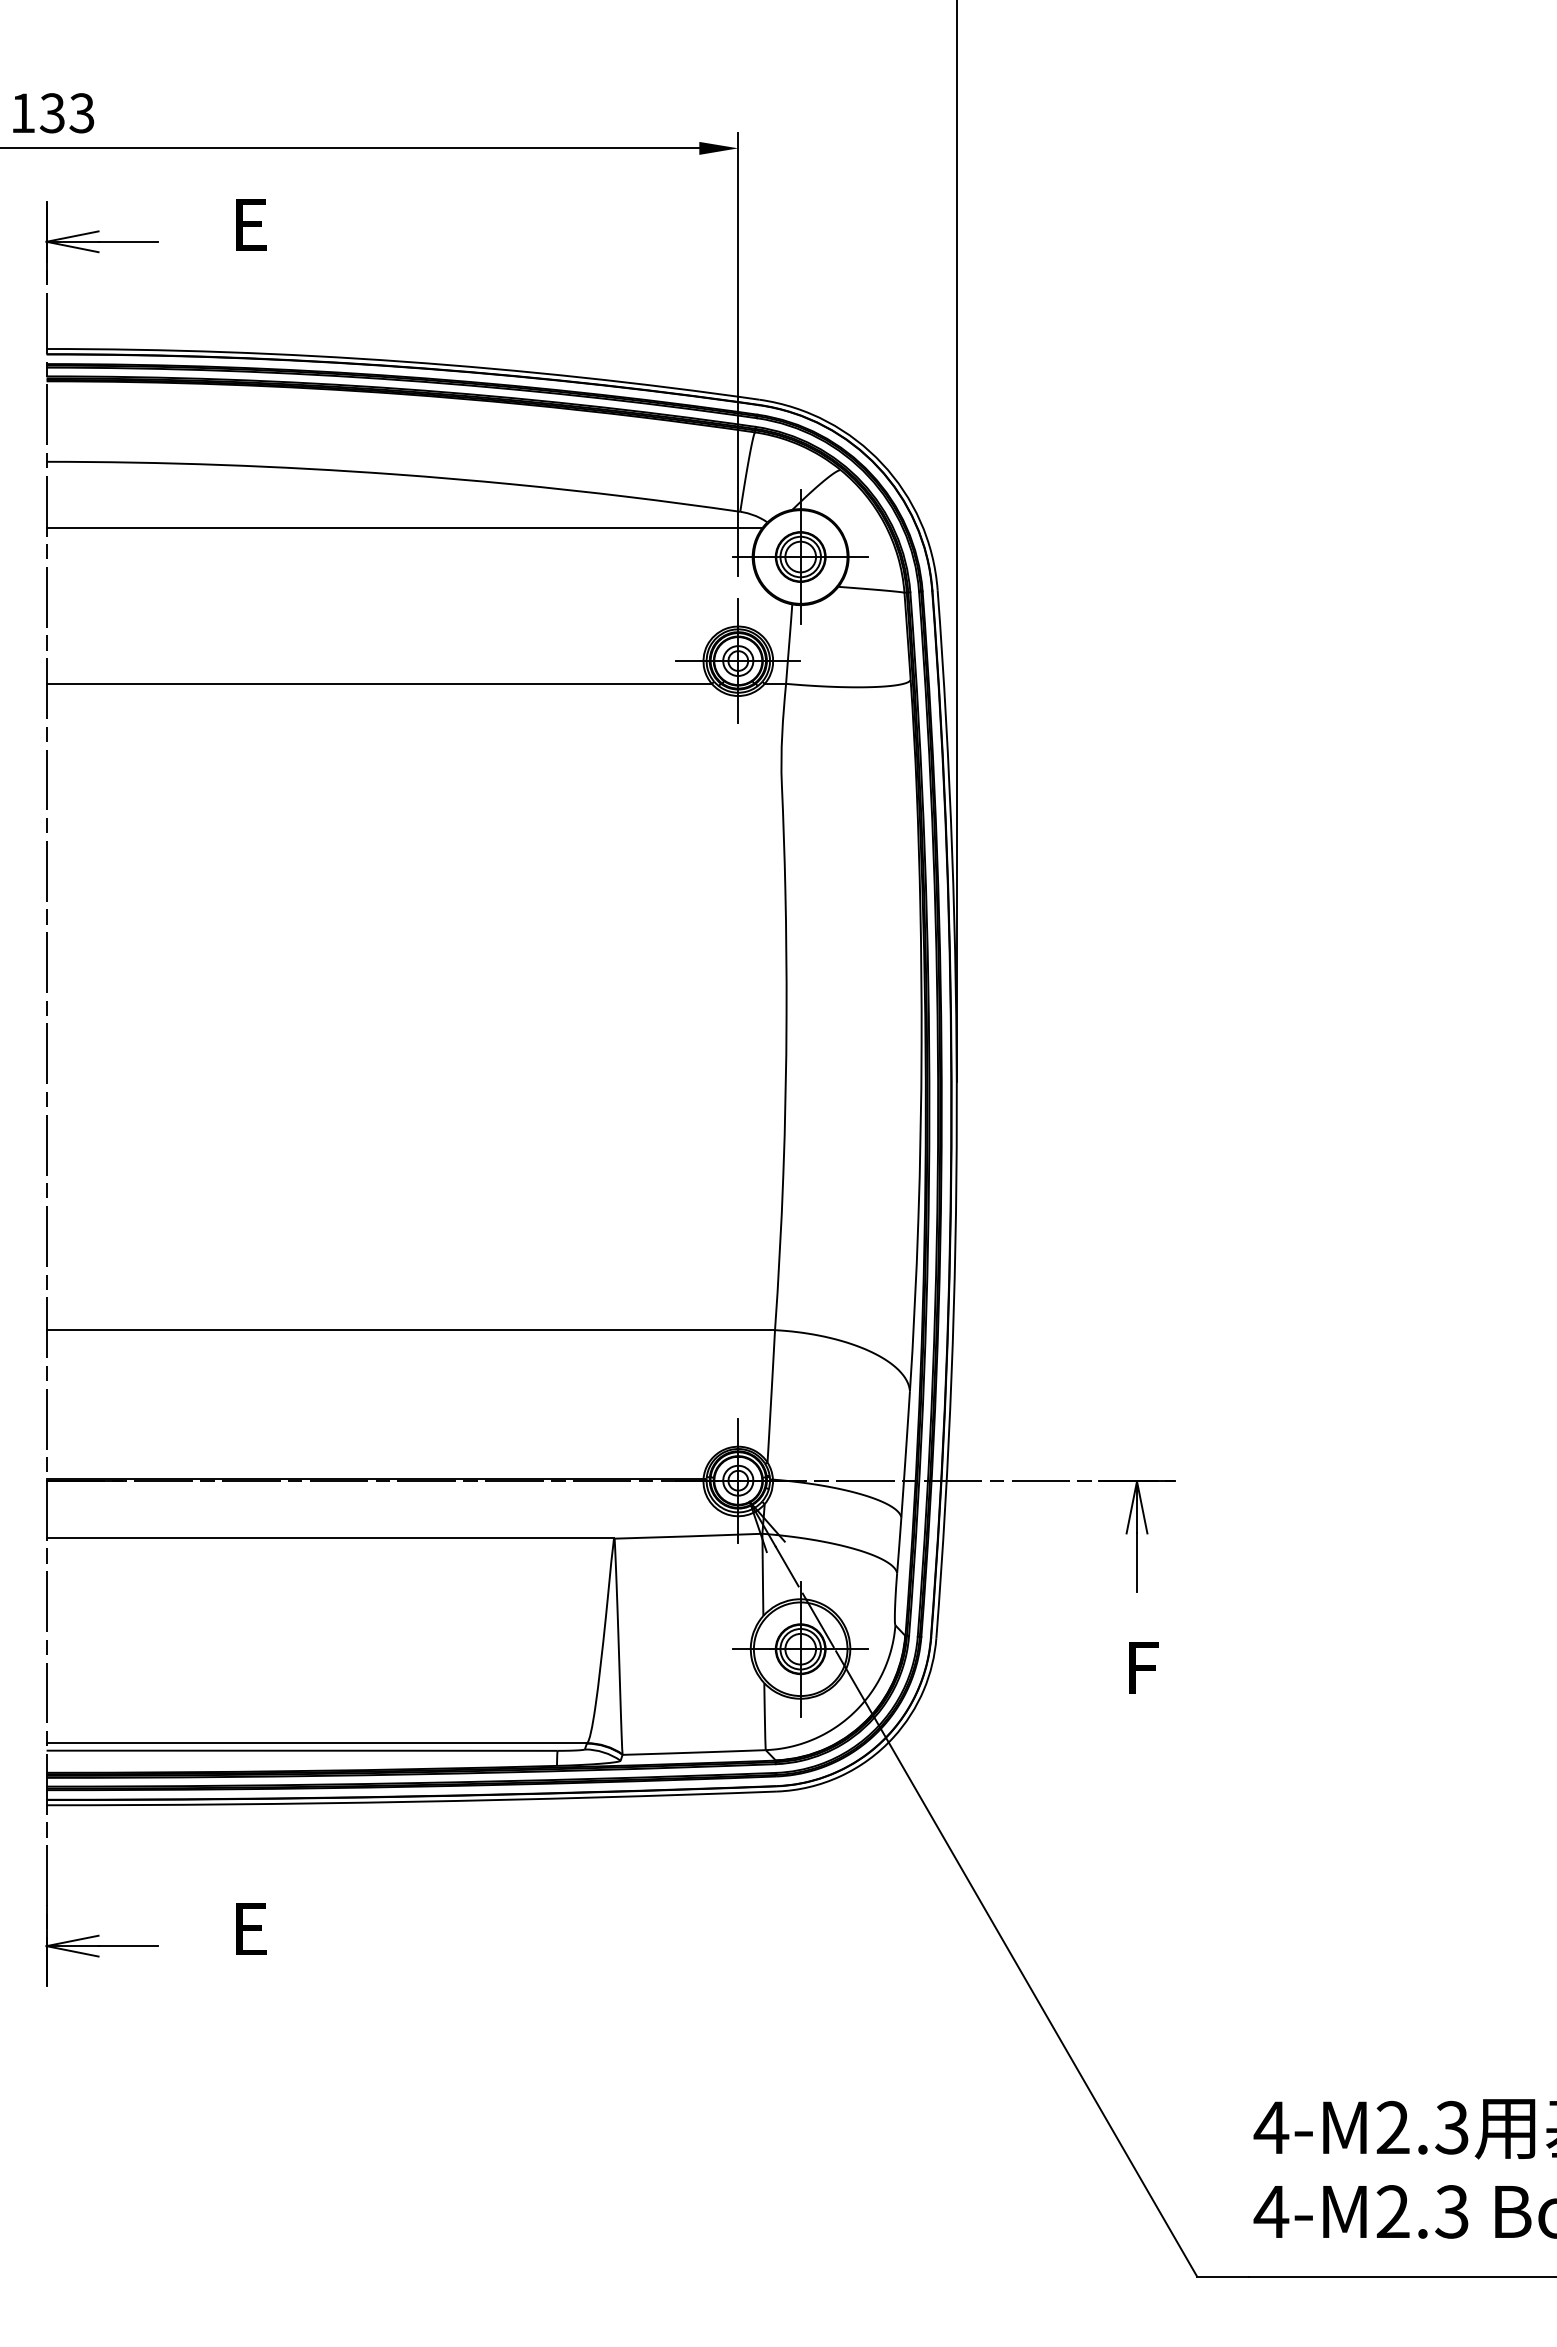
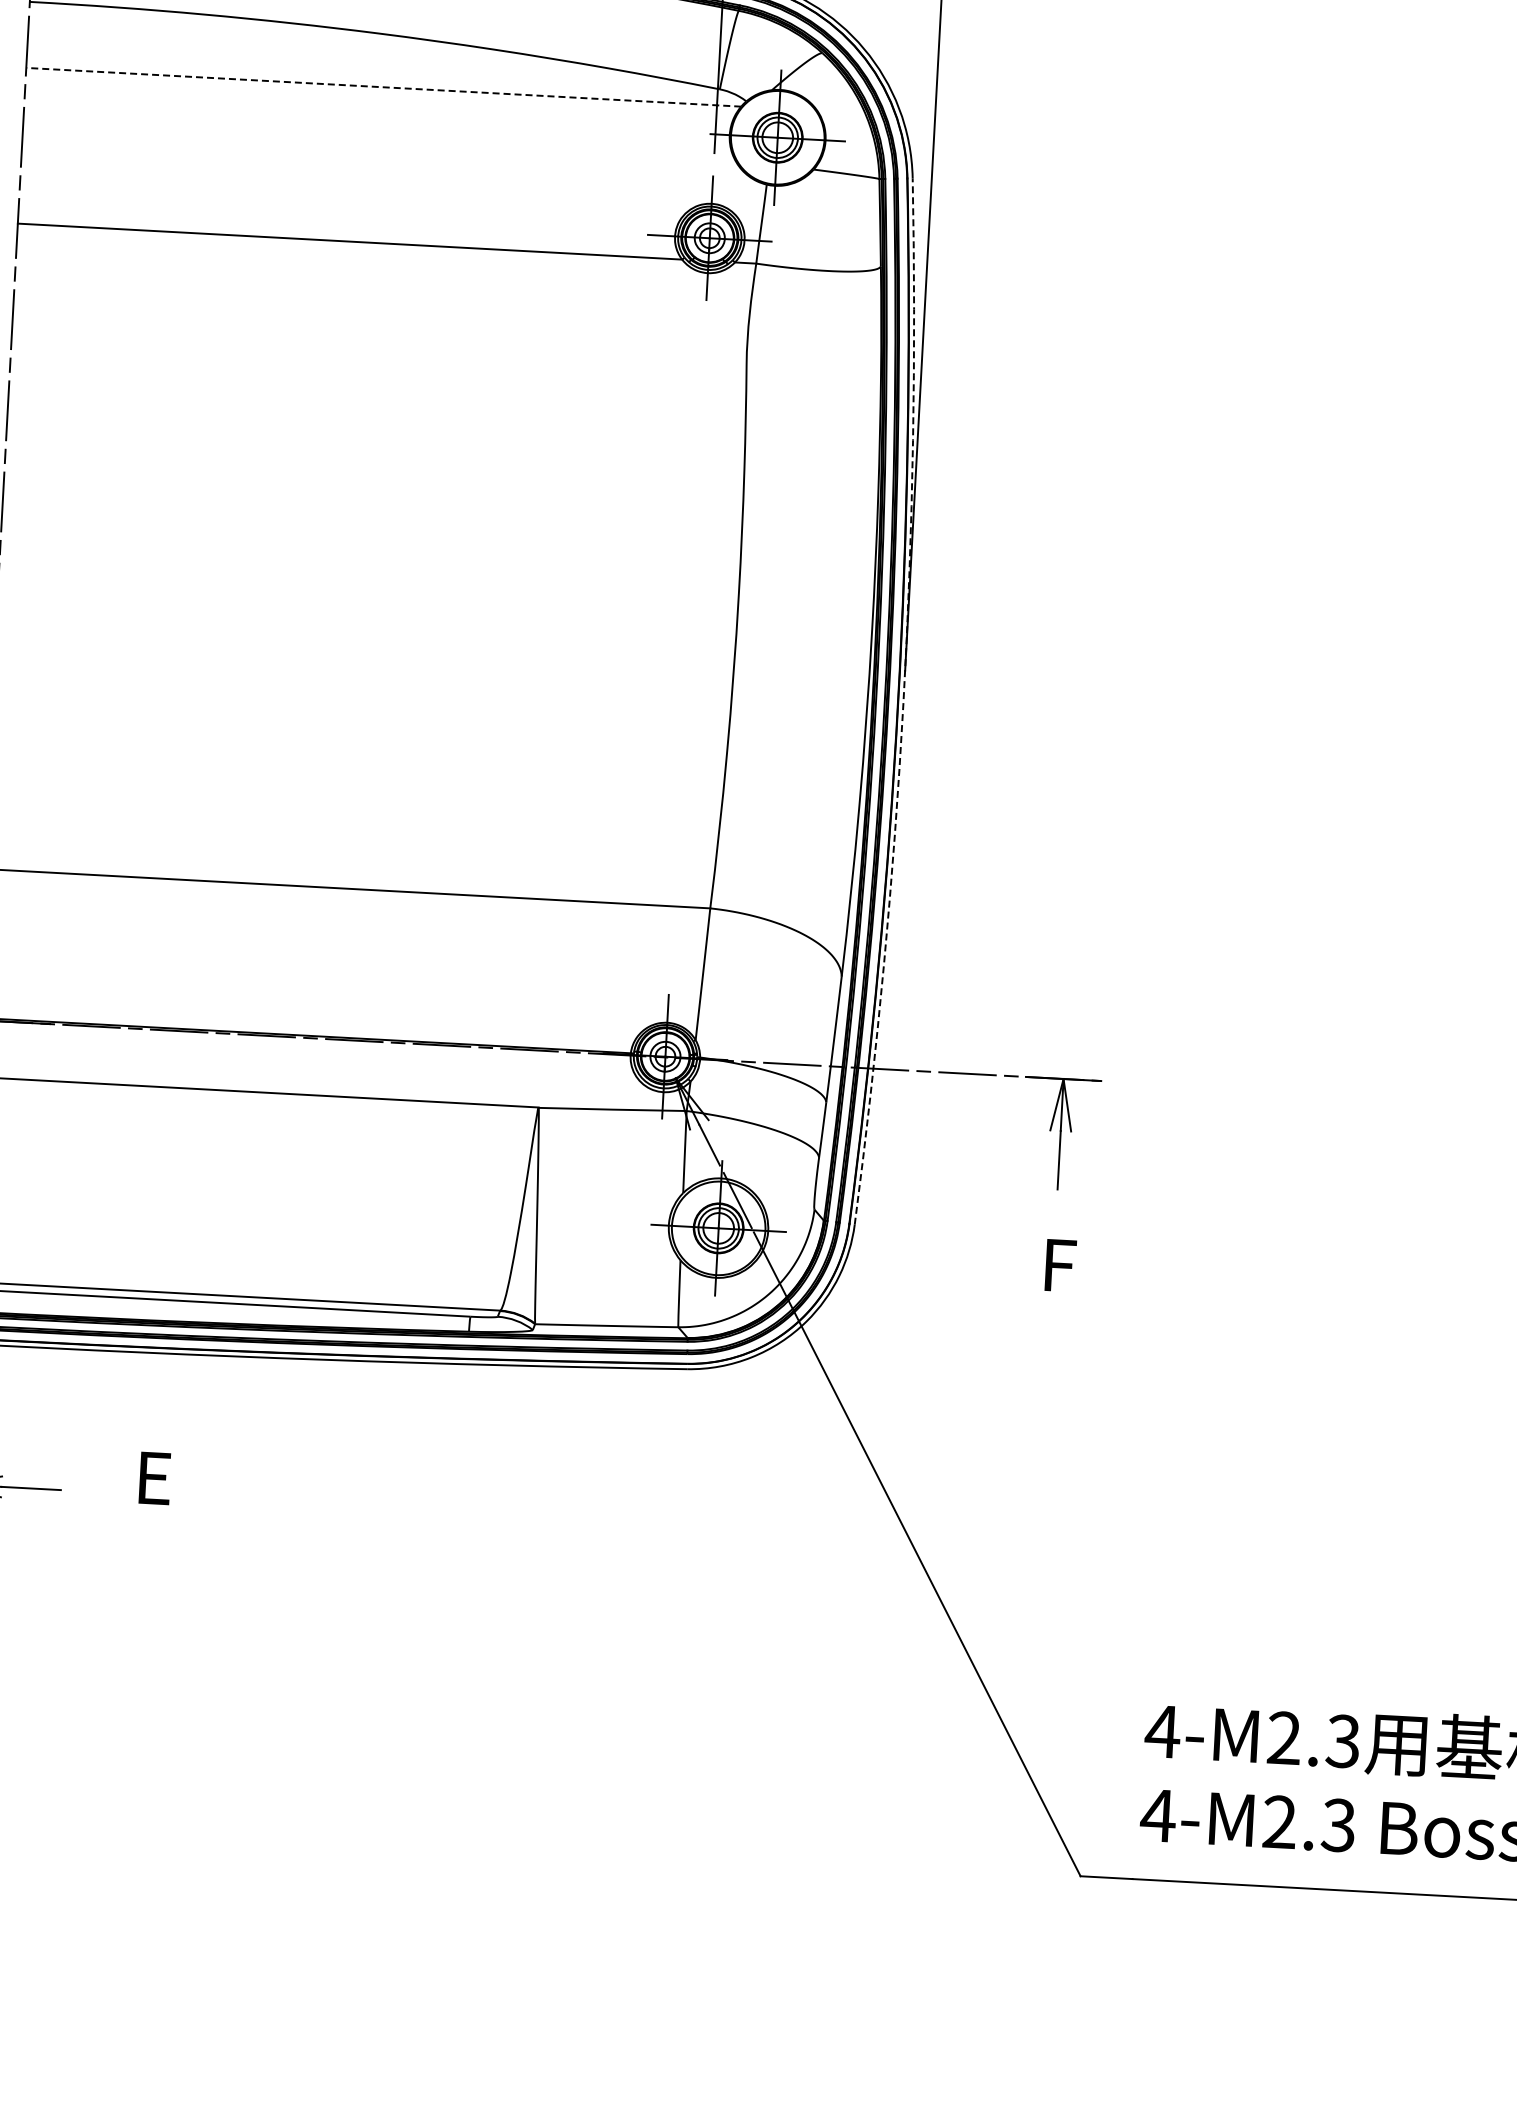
line: (404, 527) -> (383, 86), solid -> dashed
arc: (956, 1114) -> (903, 702), solid -> dashed

